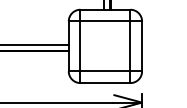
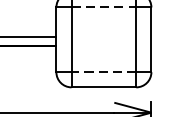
line: (105, 21) -> (103, 7), solid -> dashed
line: (105, 71) -> (103, 72), solid -> dashed

